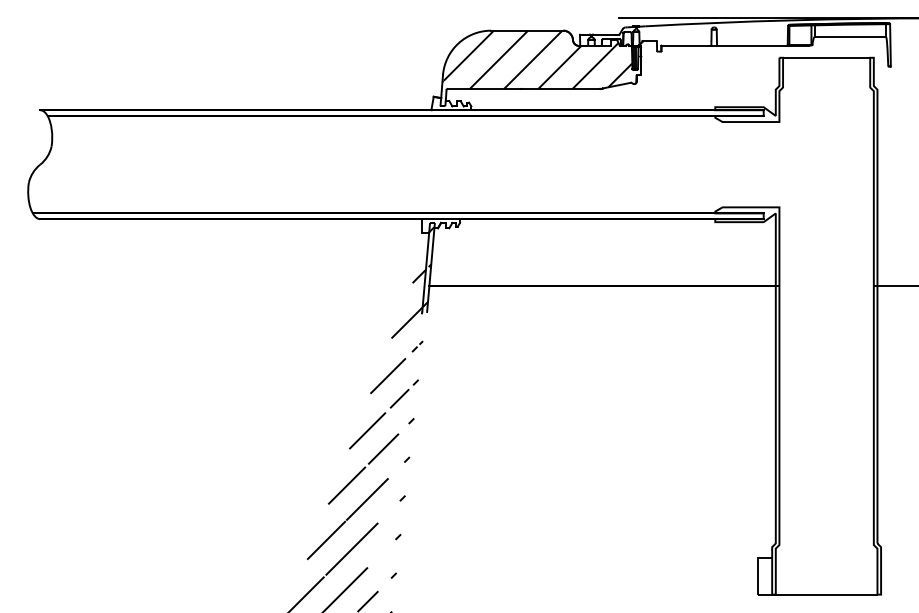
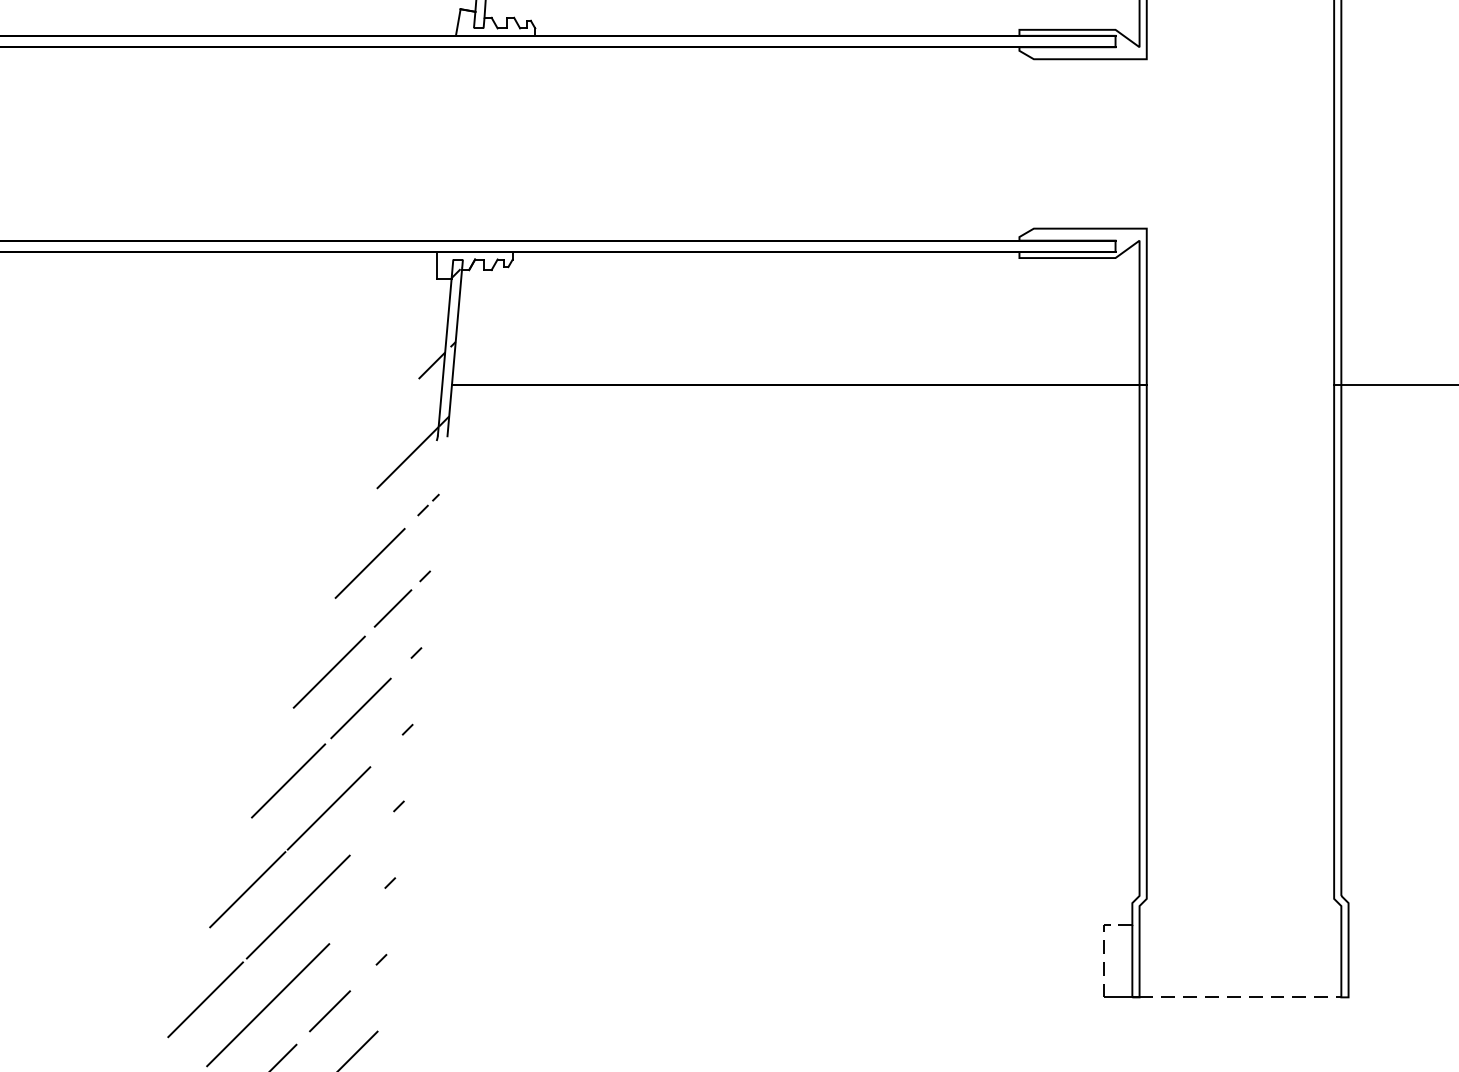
line: (757, 568) -> (1103, 945), solid -> dashed
line: (826, 594) -> (1240, 997), solid -> dashed

